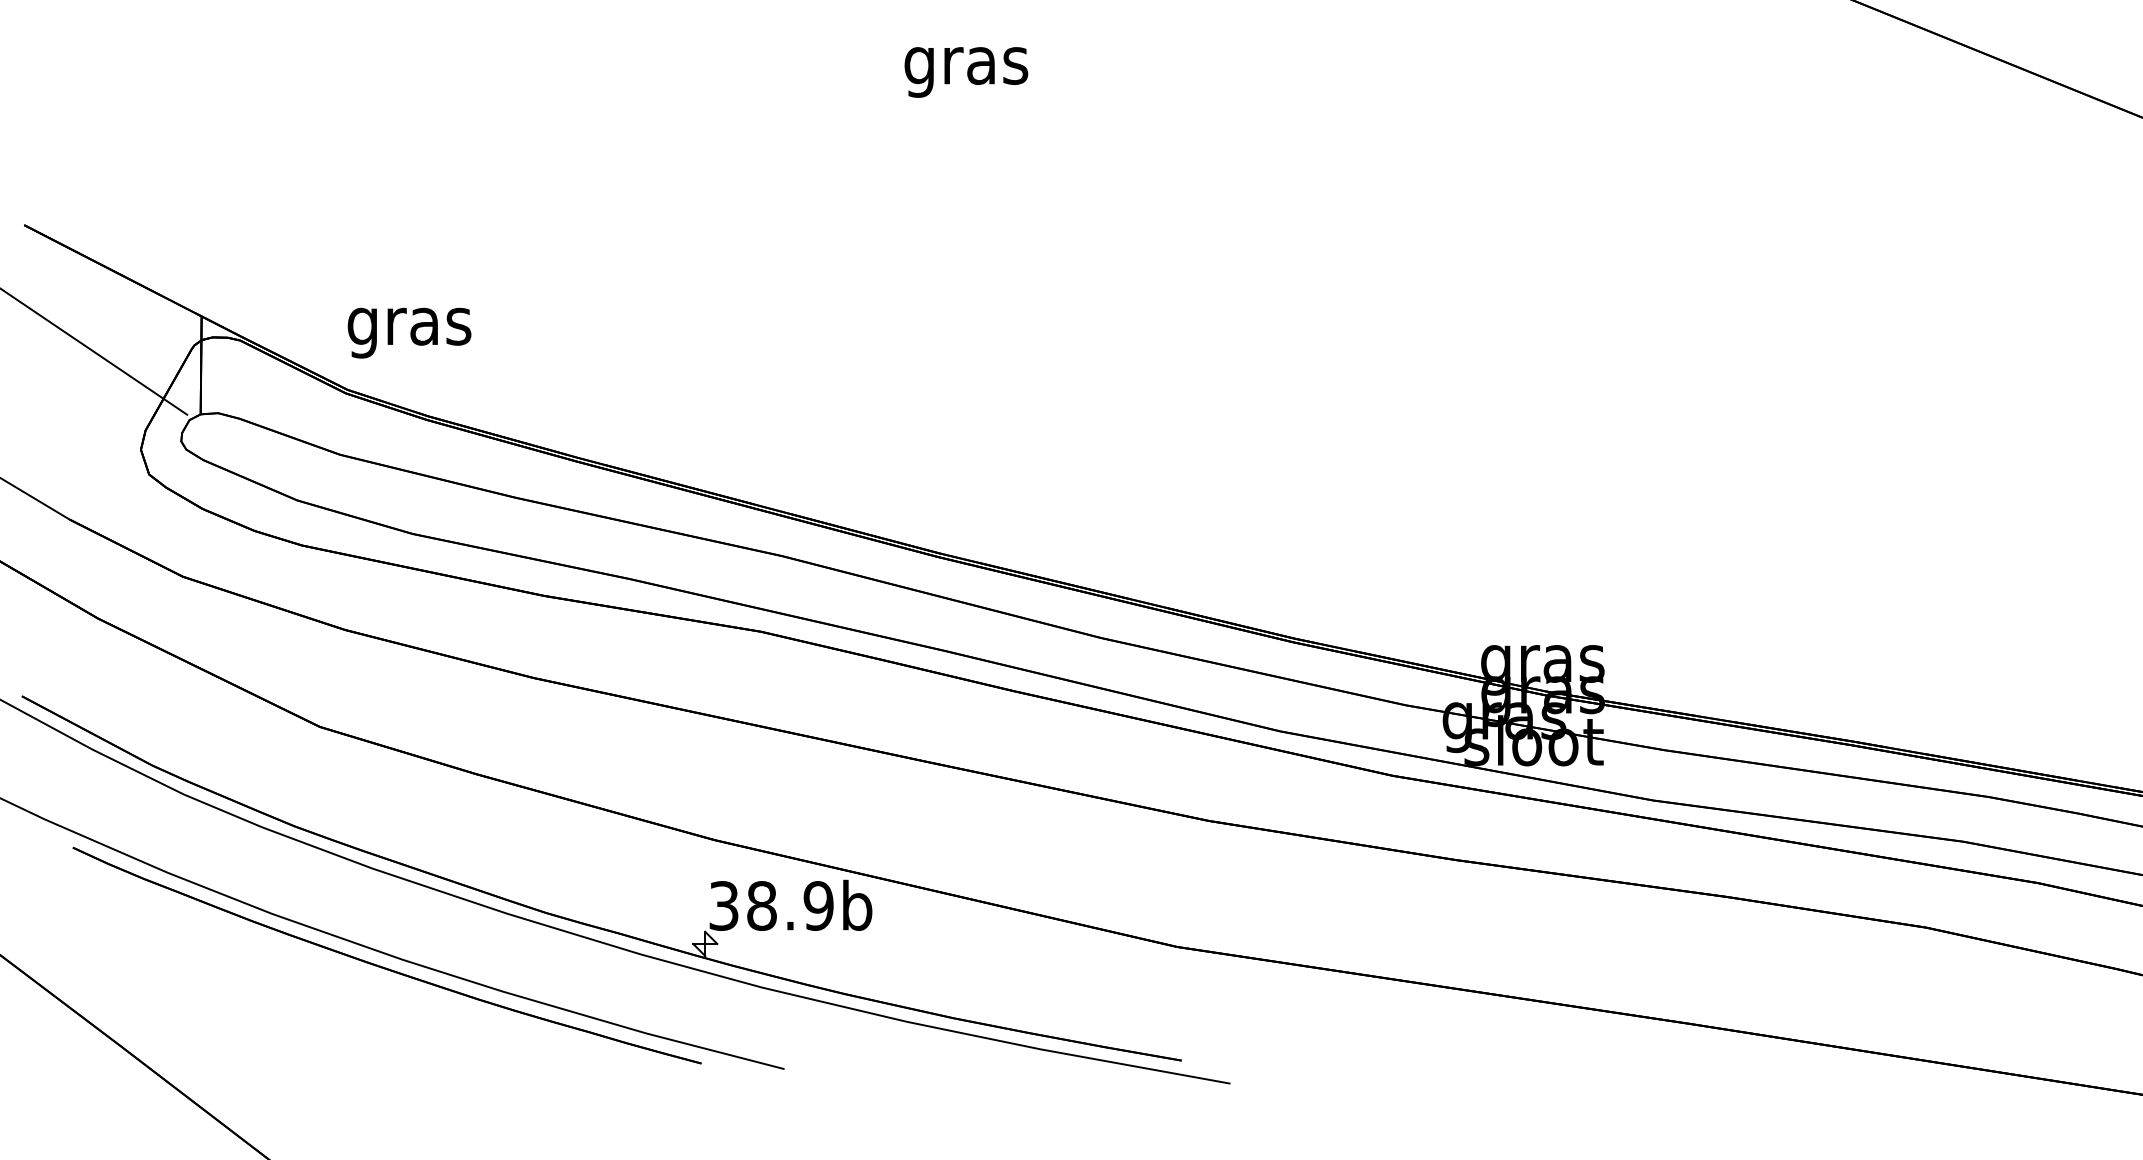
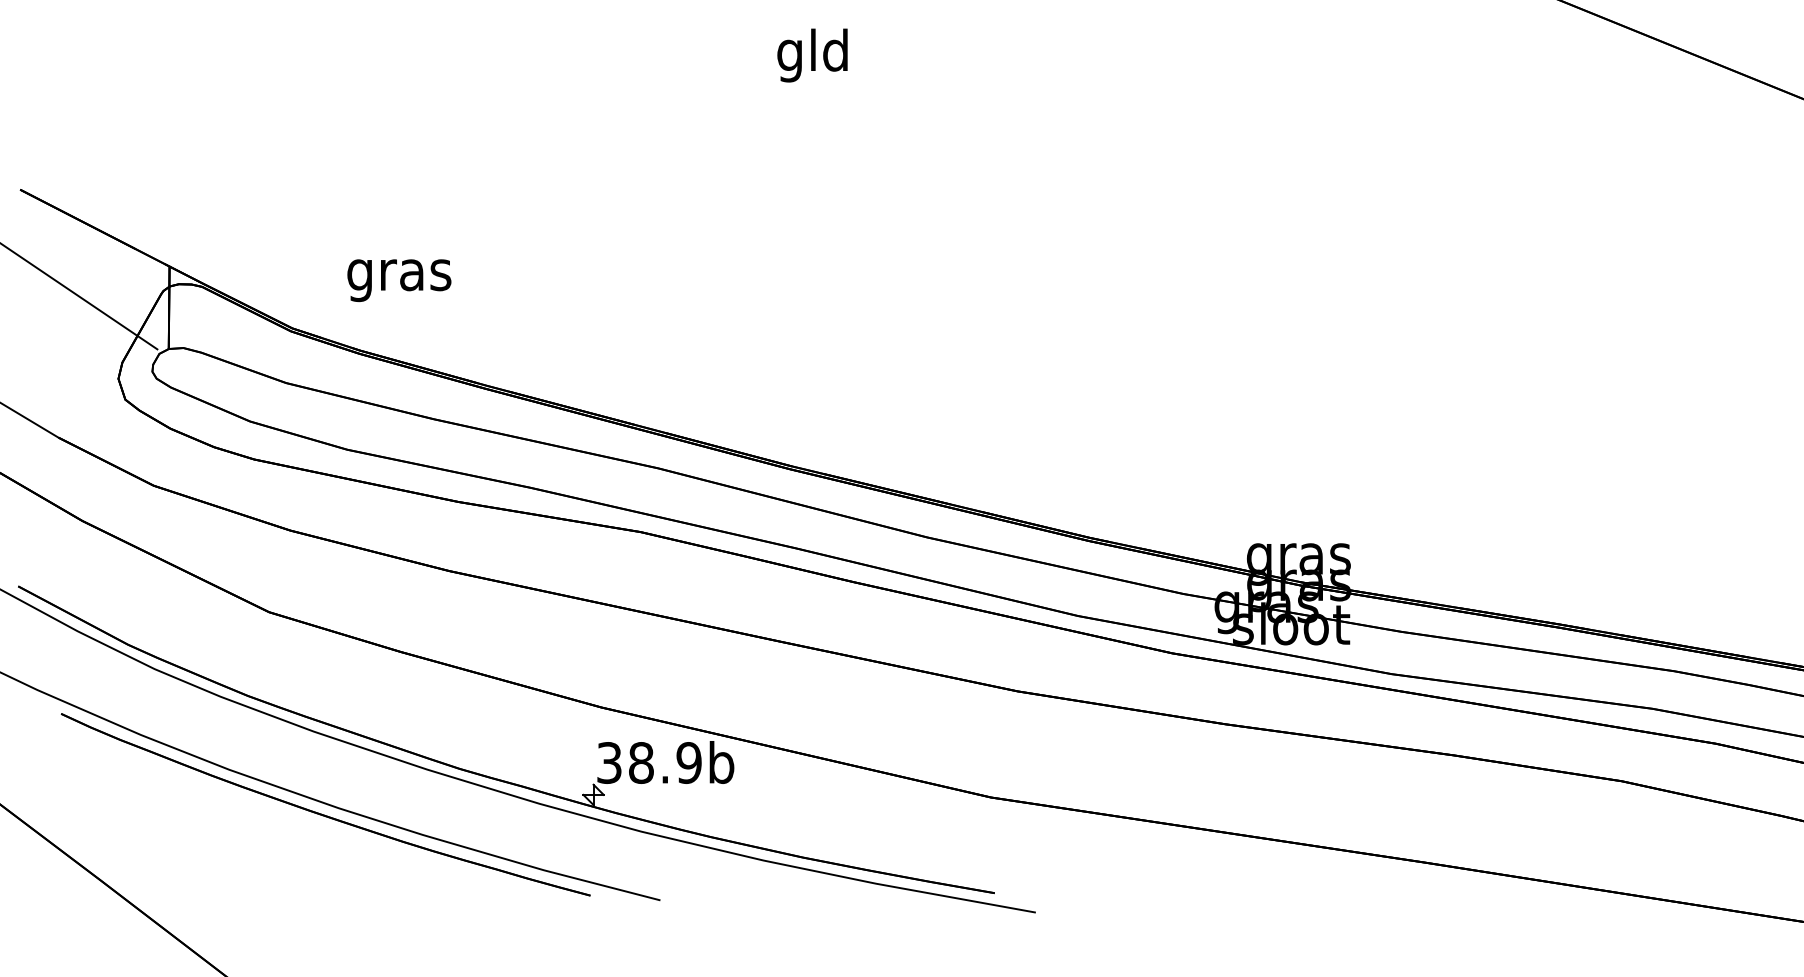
text: (966, 65) -> (813, 55), gras -> gld
text: (409, 332) -> (399, 280), moved

